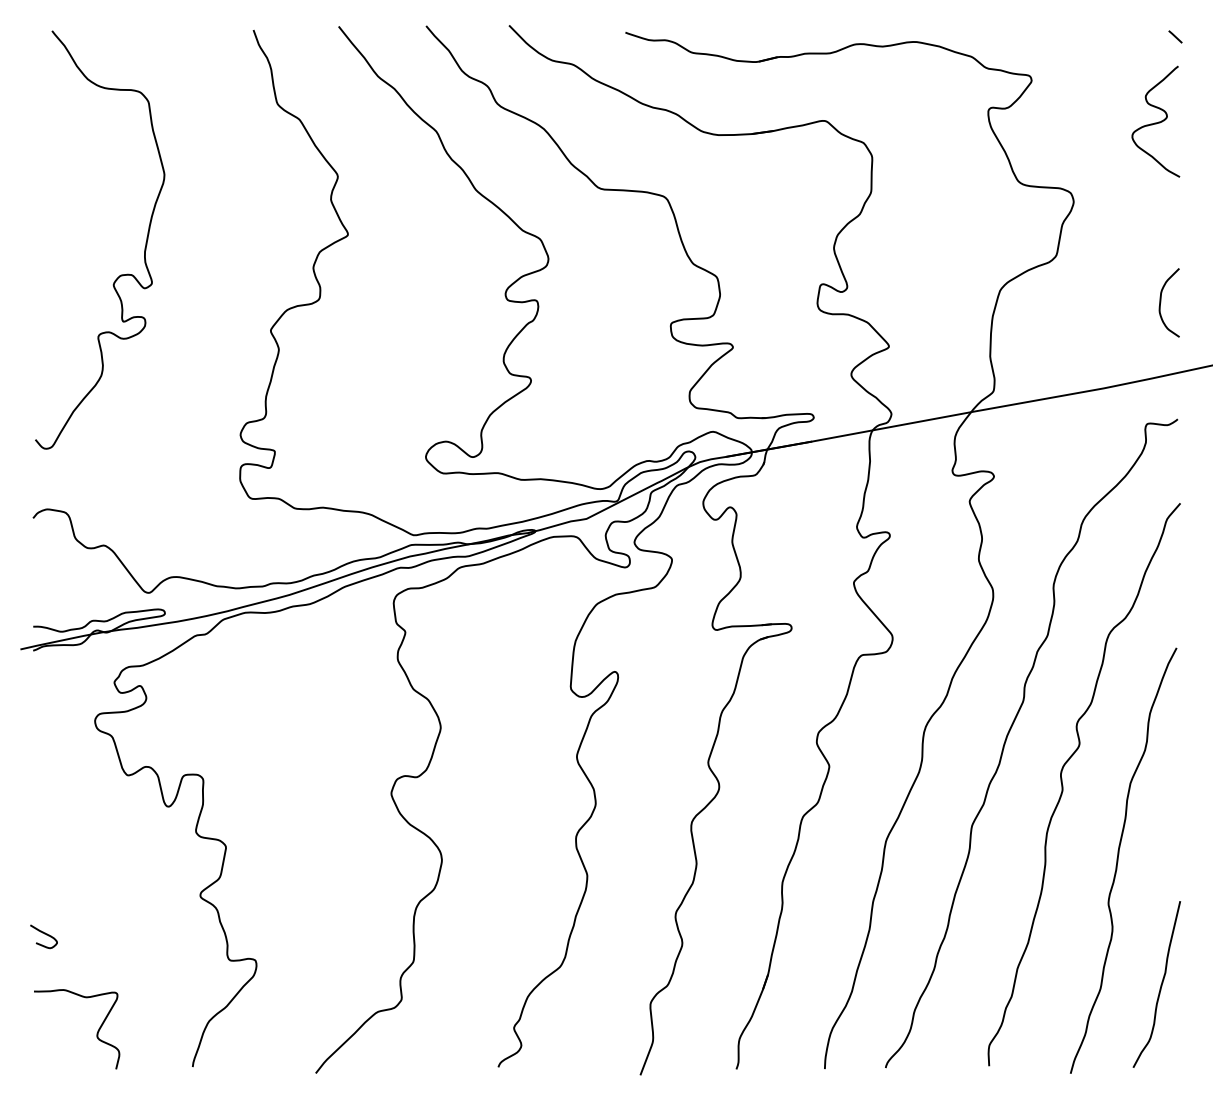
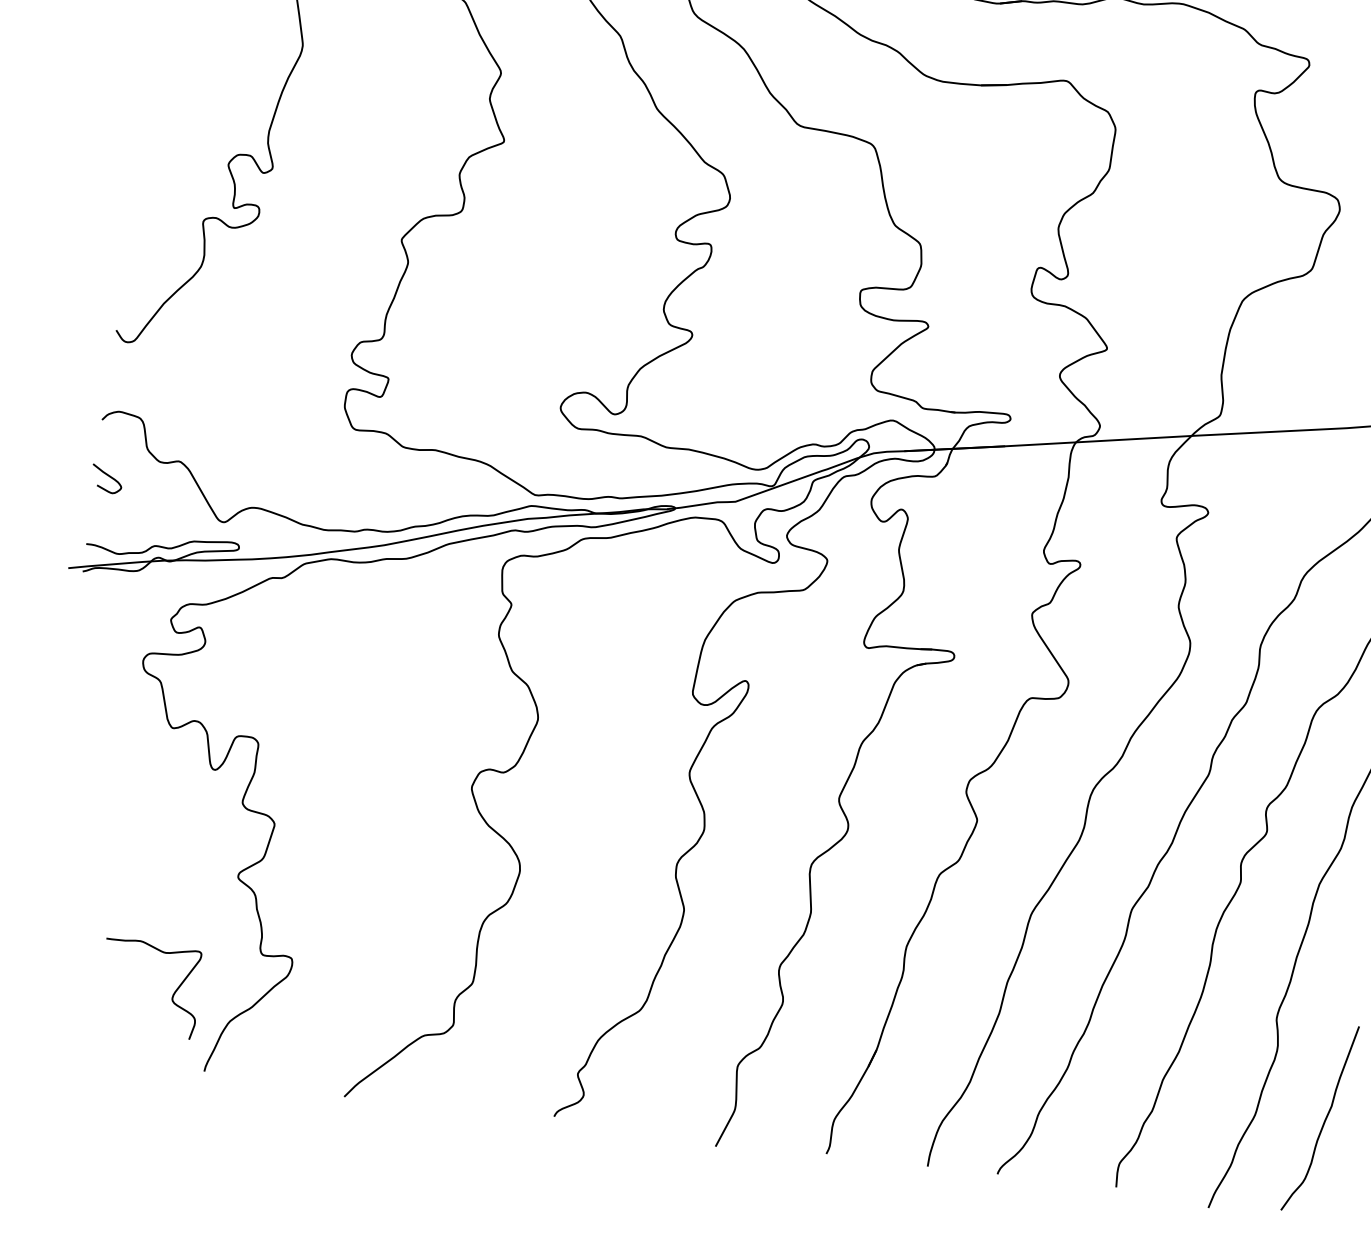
curve: (44, 934) -> (107, 476), moved
curve: (96, 1033) -> (171, 995), moved

